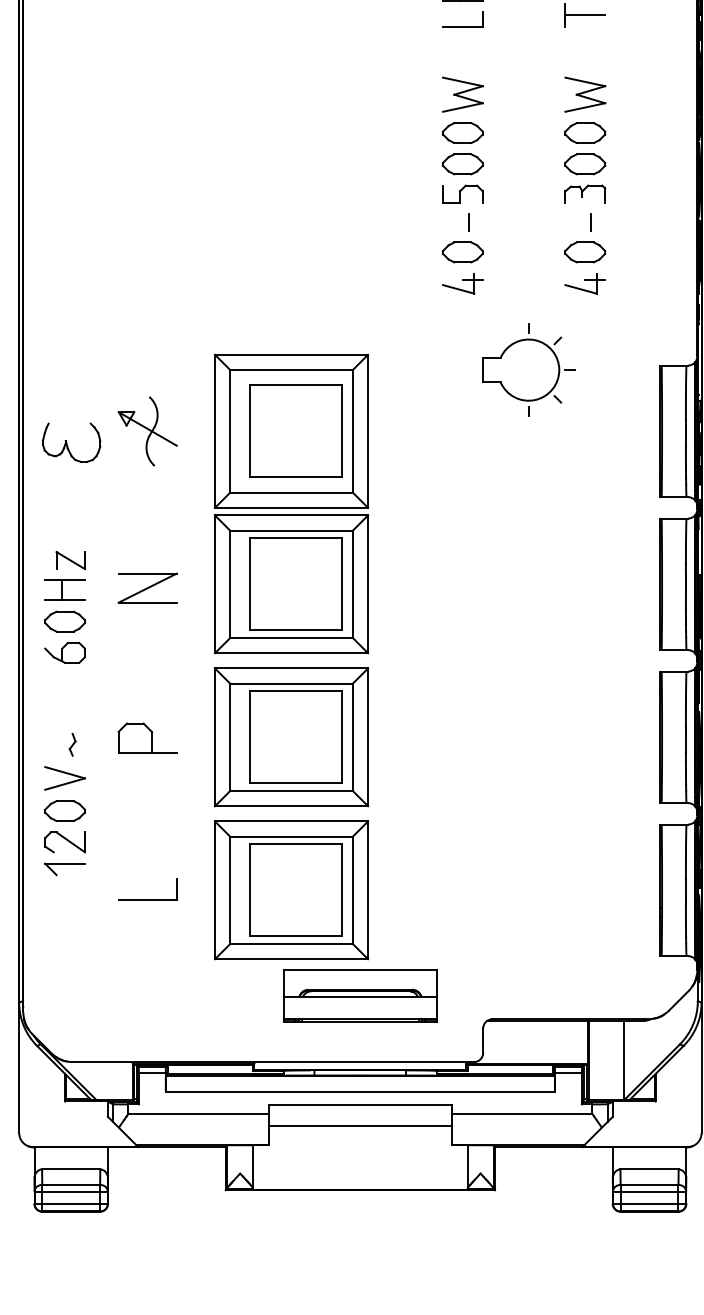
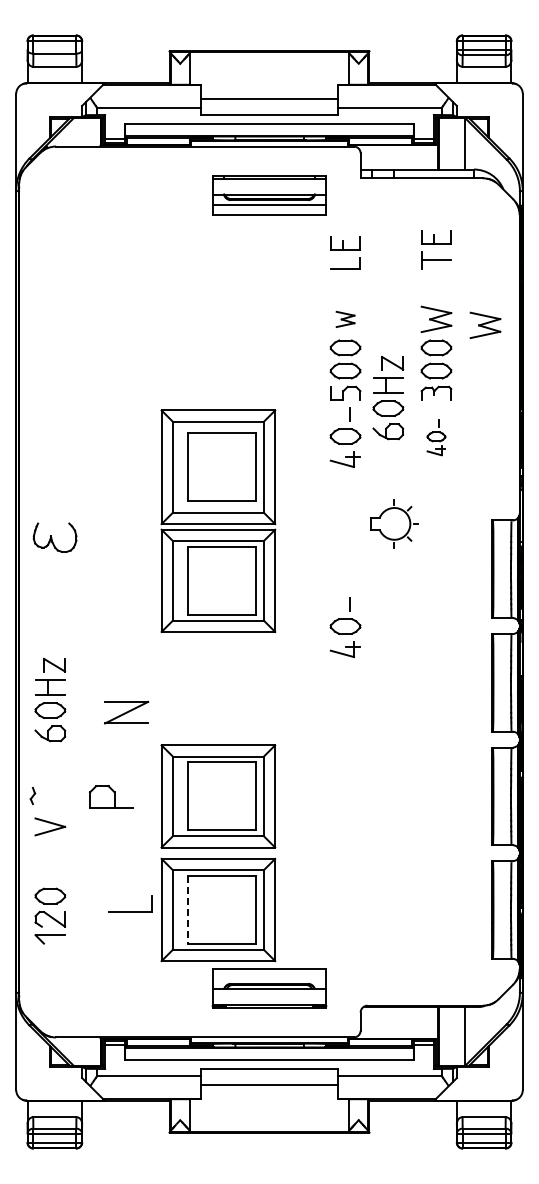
part: (462, 94) -> (345, 319), size x0.6
part: (651, 101) -> (485, 324), added
part: (520, 199) -> (388, 397), added
part: (585, 253) -> (436, 437), size x0.6
part: (528, 369) -> (394, 523), size x0.7
part: (147, 431) -> (111, 569), removed
part: (70, 442) -> (54, 537), moved
part: (291, 503) -> (218, 520), moved
part: (462, 509) -> (345, 627), added
part: (147, 587) -> (126, 712), moved
part: (72, 744) -> (32, 795), moved
part: (65, 837) -> (50, 915), moved
line: (249, 891) -> (187, 910), solid -> dashed
part: (147, 899) -> (130, 911), moved

